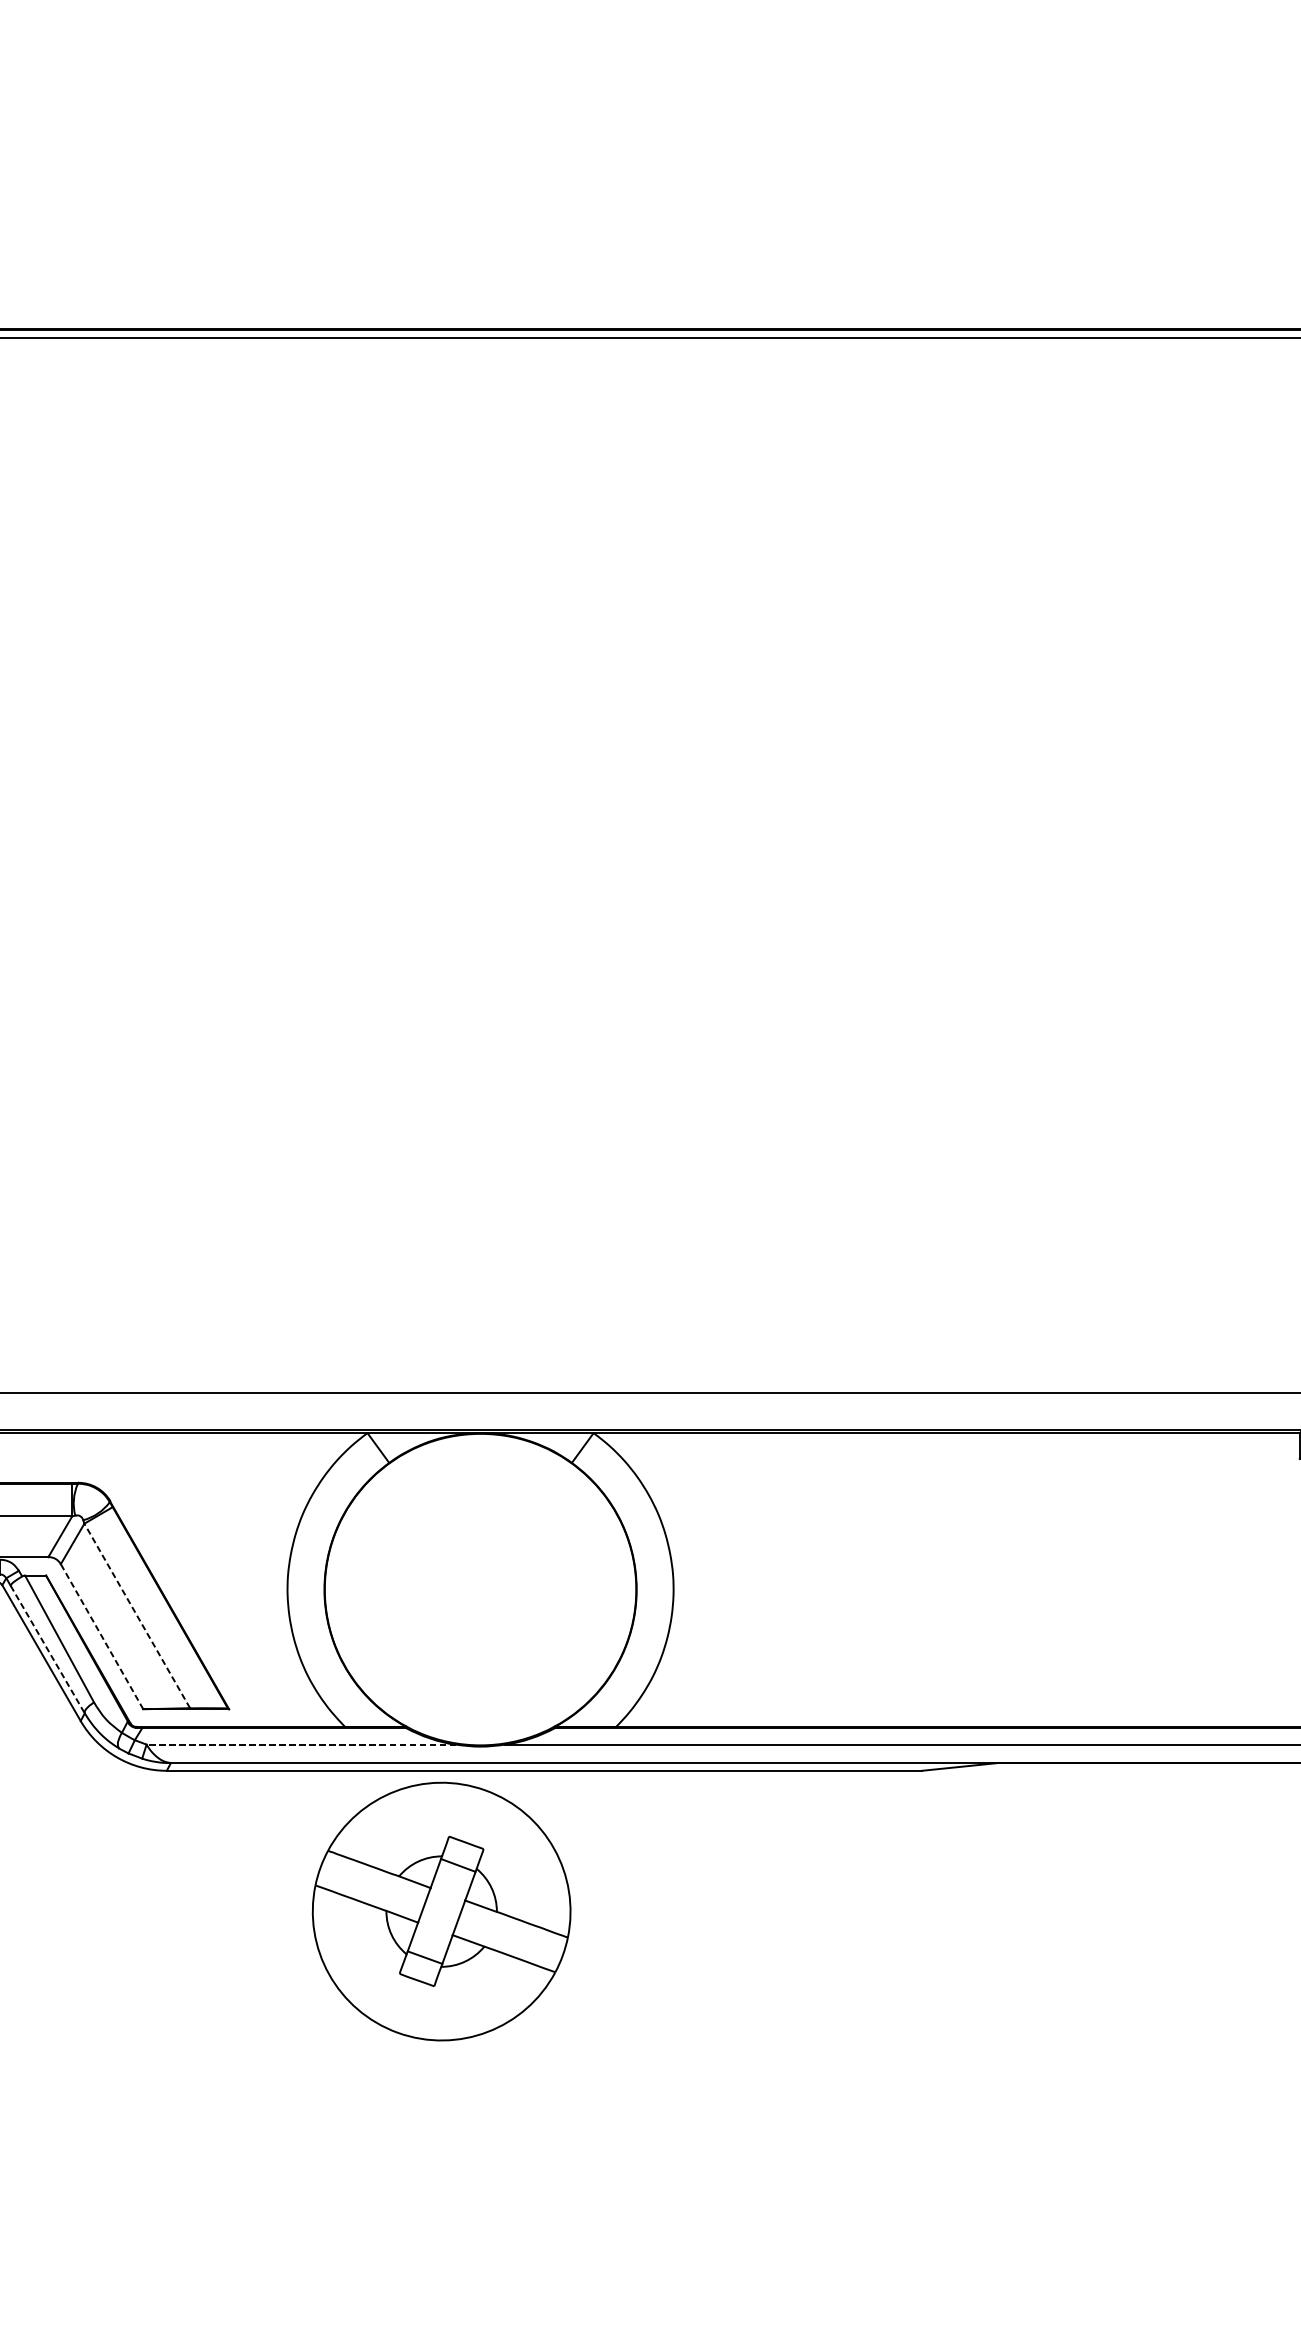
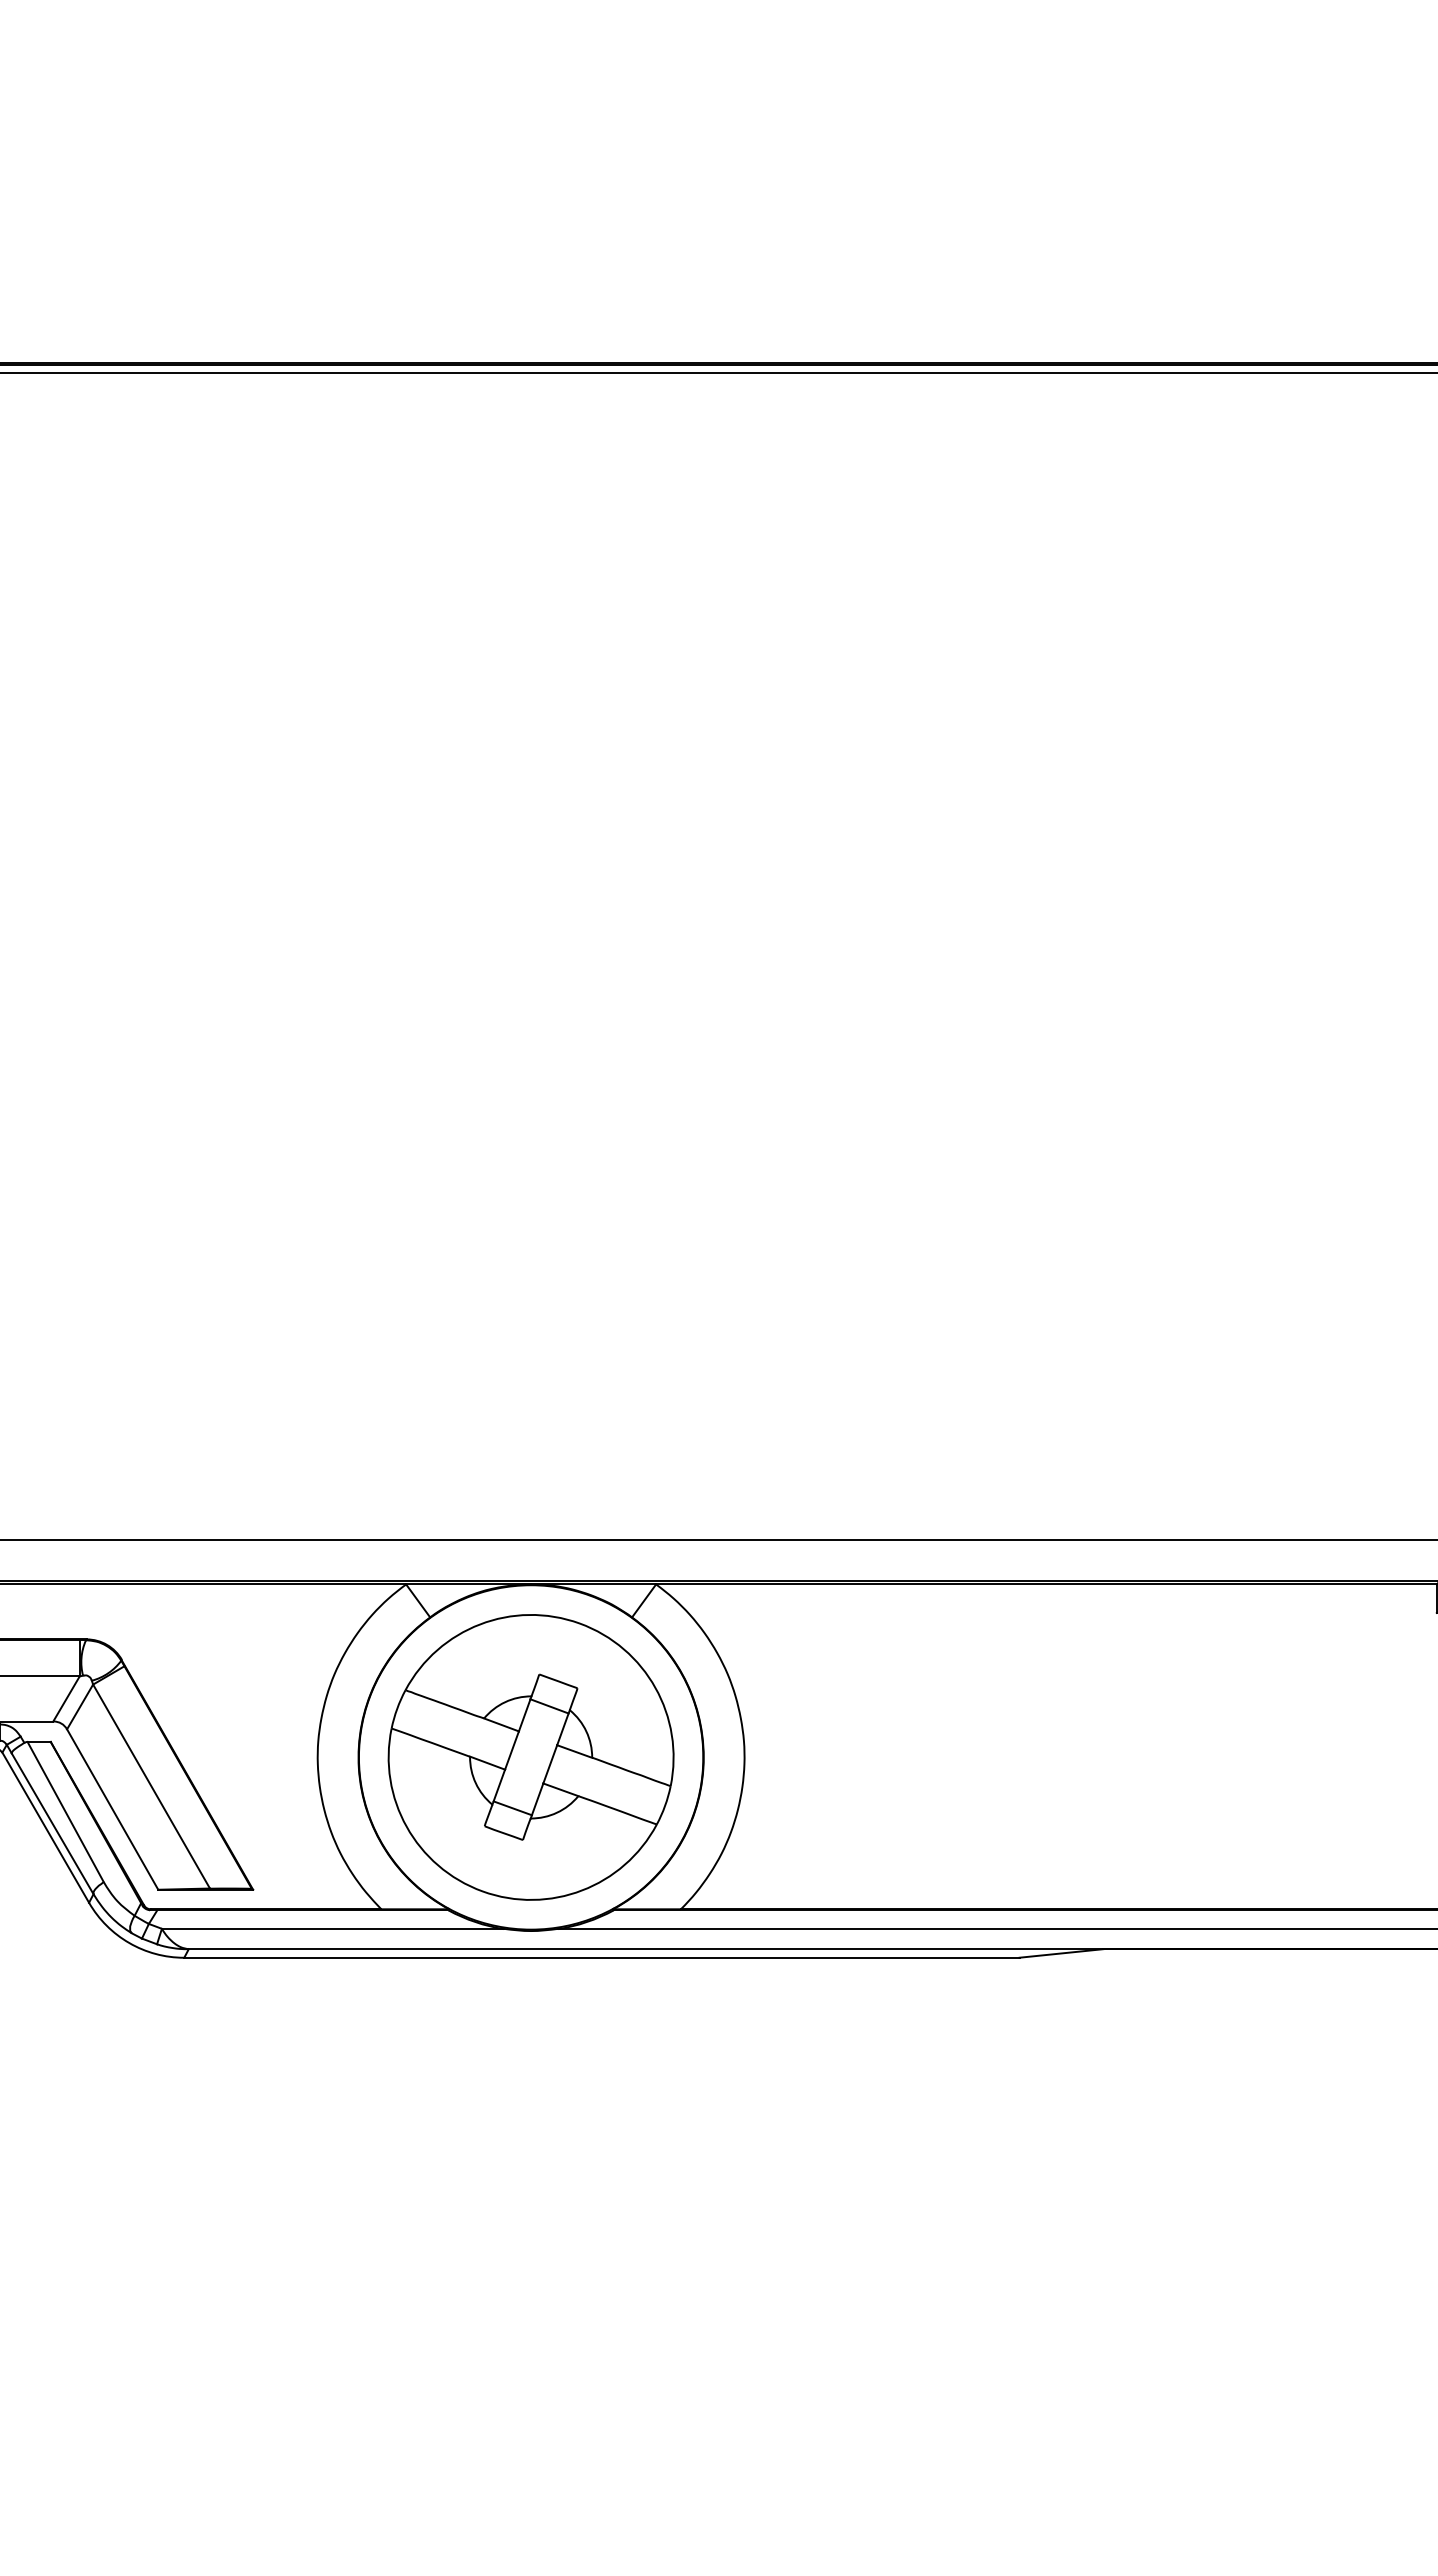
line: (137, 1615) -> (151, 1786), dashed -> solid
line: (101, 1636) -> (112, 1809), dashed -> solid
line: (47, 1650) -> (52, 1824), dashed -> solid
line: (300, 1744) -> (332, 1928), dashed -> solid
part: (441, 1911) -> (530, 1757), moved

